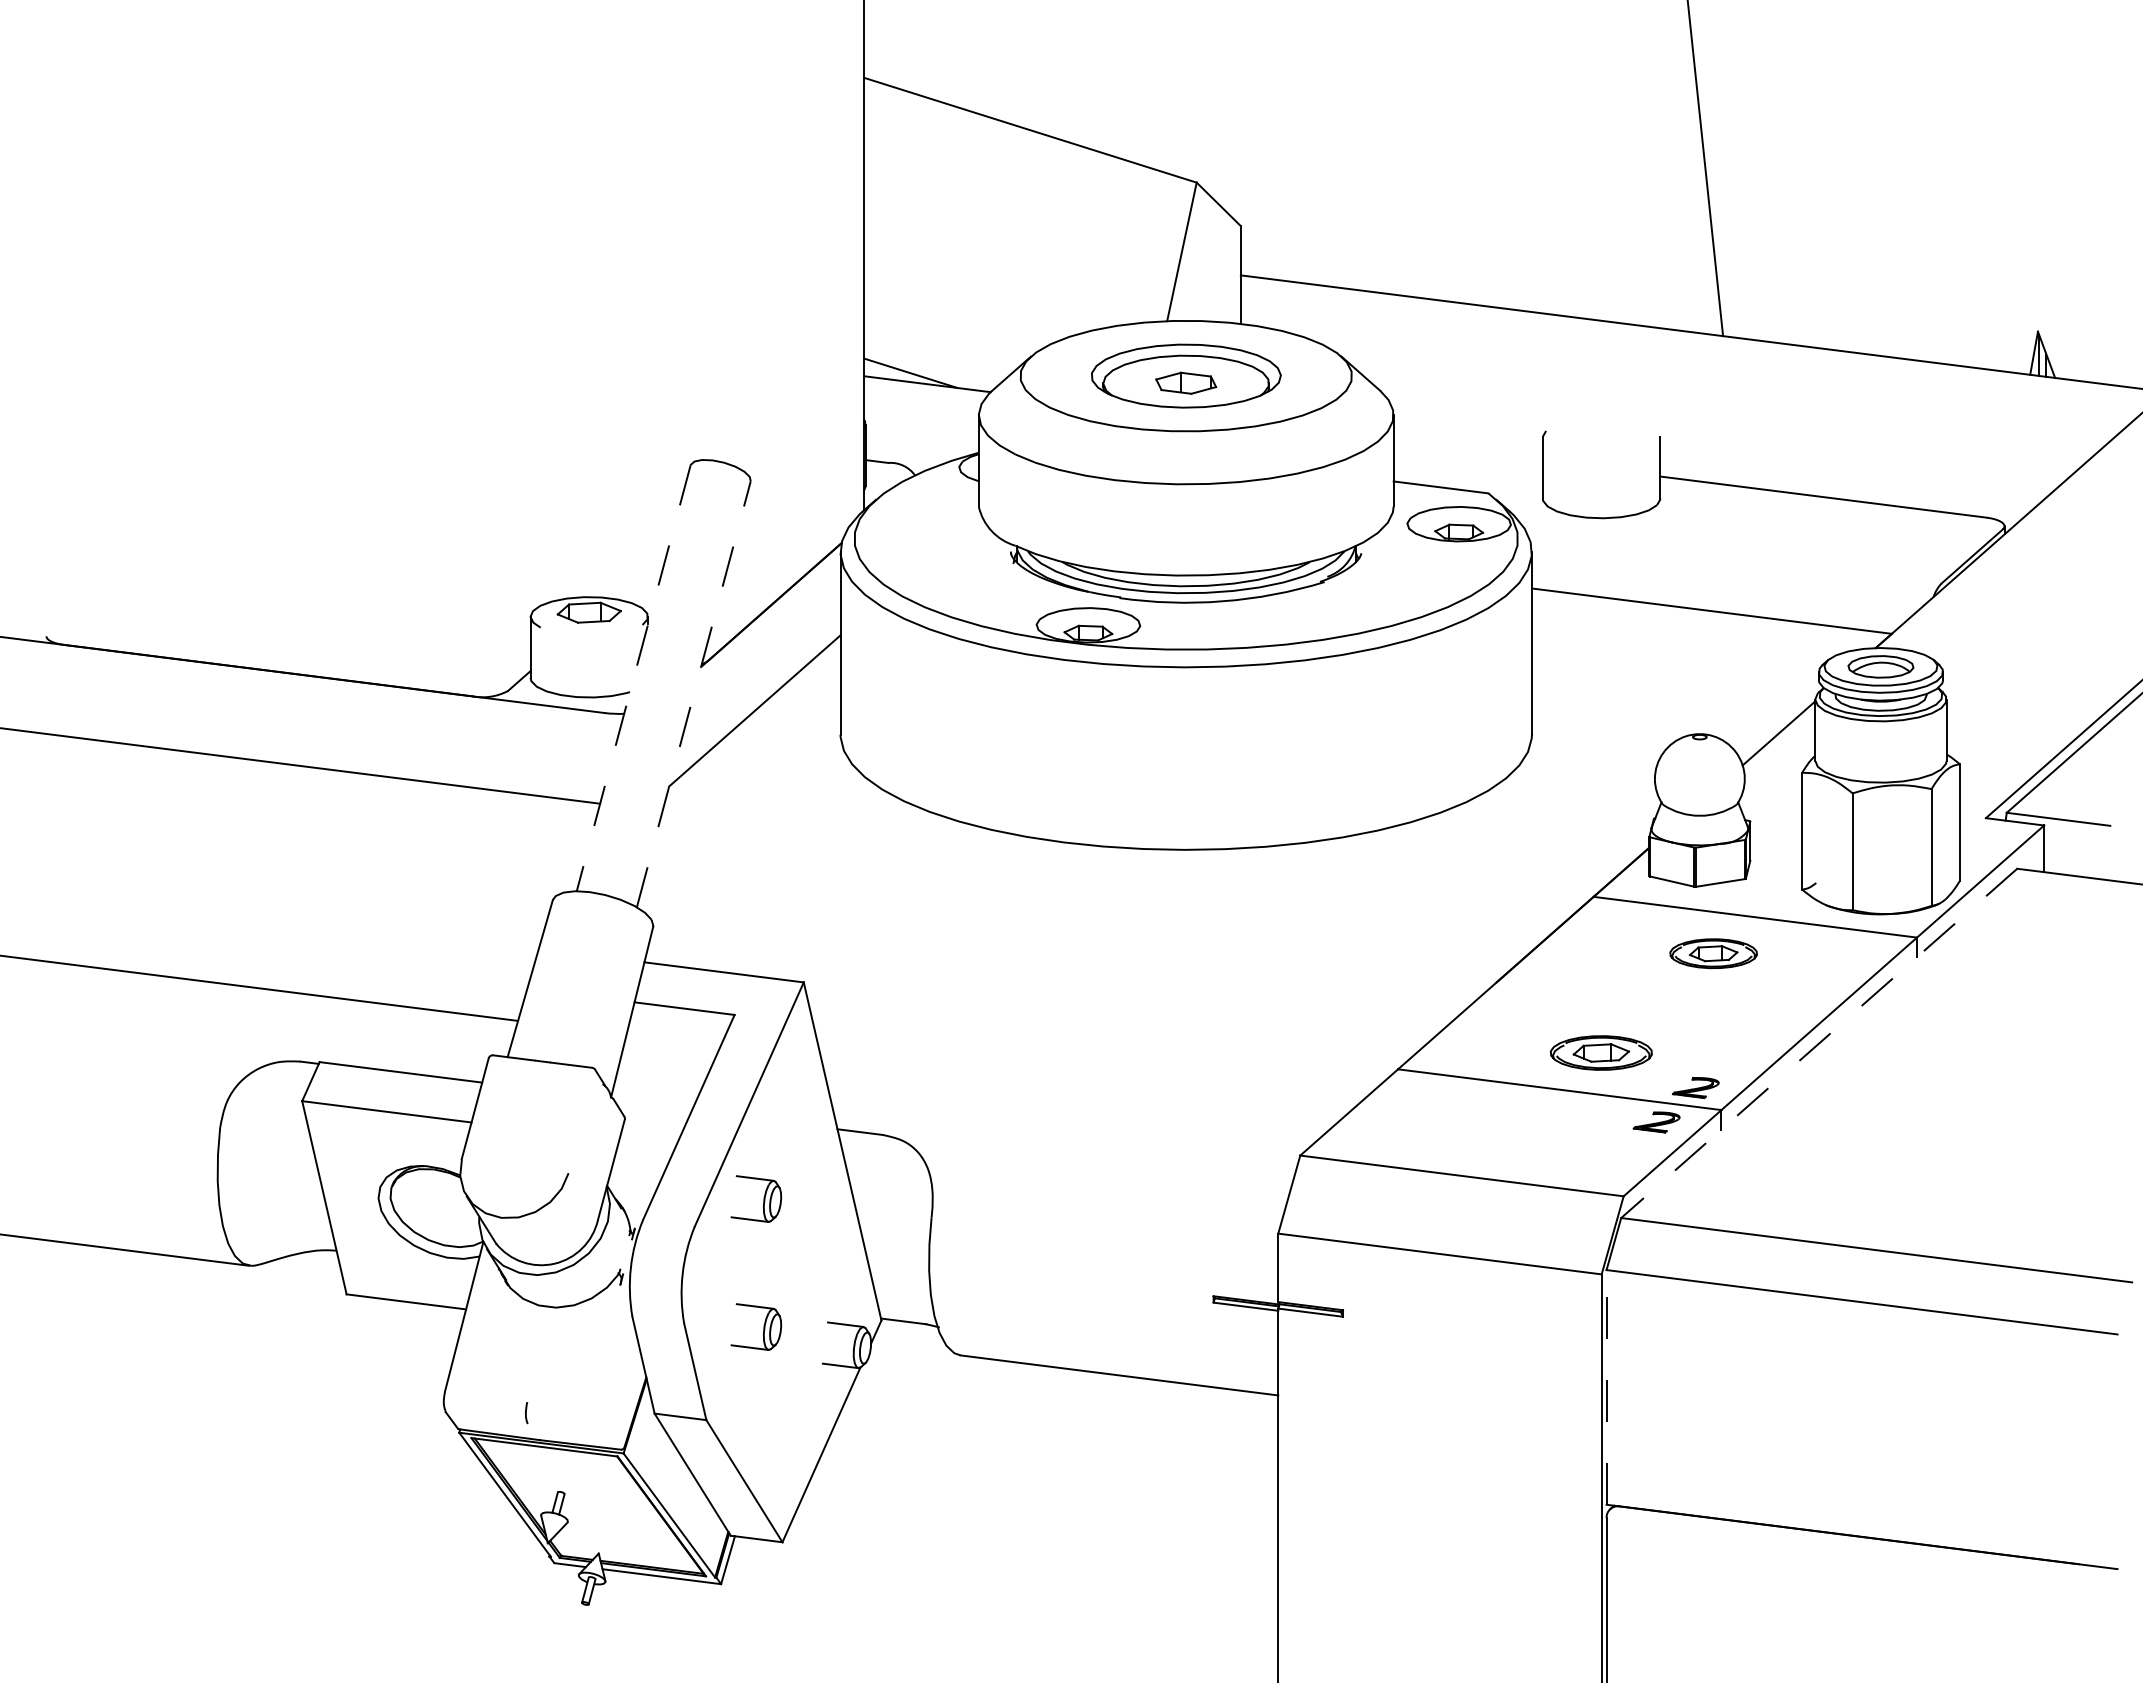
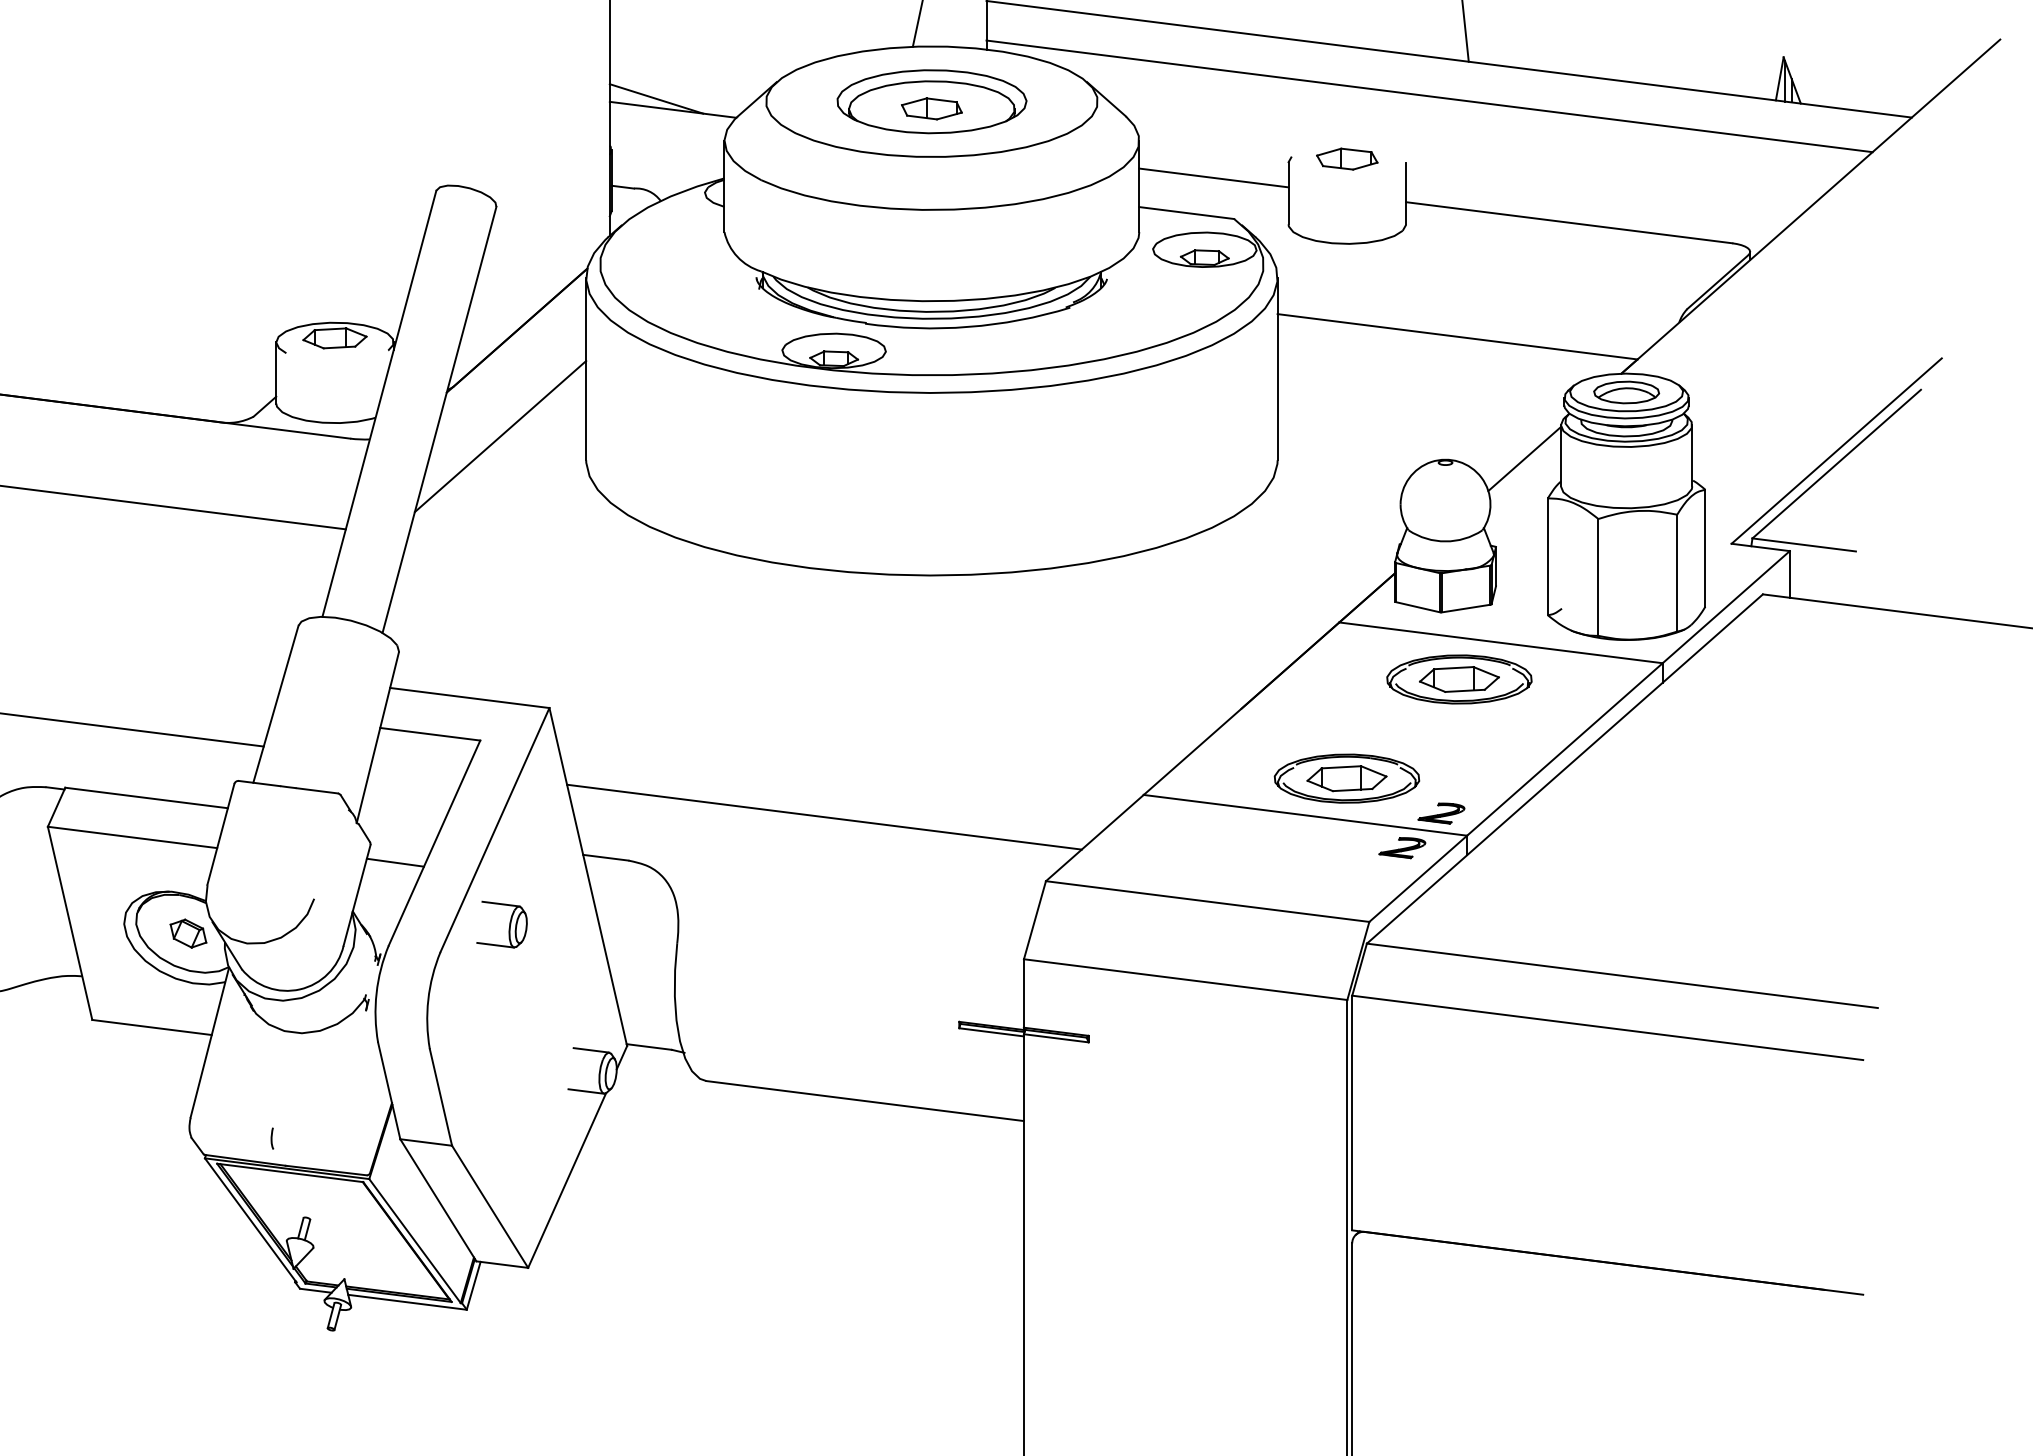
line: (1683, 370) -> (1429, 96), added
part: (1601, 433) -> (1347, 159), added
line: (1467, 451) -> (1213, 177), added
line: (633, 678) -> (379, 404), dashed -> solid
line: (693, 693) -> (439, 419), dashed -> solid
part: (1713, 953) -> (1459, 679), size x1.67
line: (1818, 1043) -> (1564, 769), dashed -> solid
part: (1601, 1052) -> (1347, 778), size x1.43
line: (1078, 1091) -> (824, 817), added
line: (649, 1137) -> (395, 863), added
part: (442, 1208) -> (188, 934), added
part: (763, 1326) -> (509, 1052), removed
line: (1606, 1386) -> (1352, 1112), dashed -> solid

